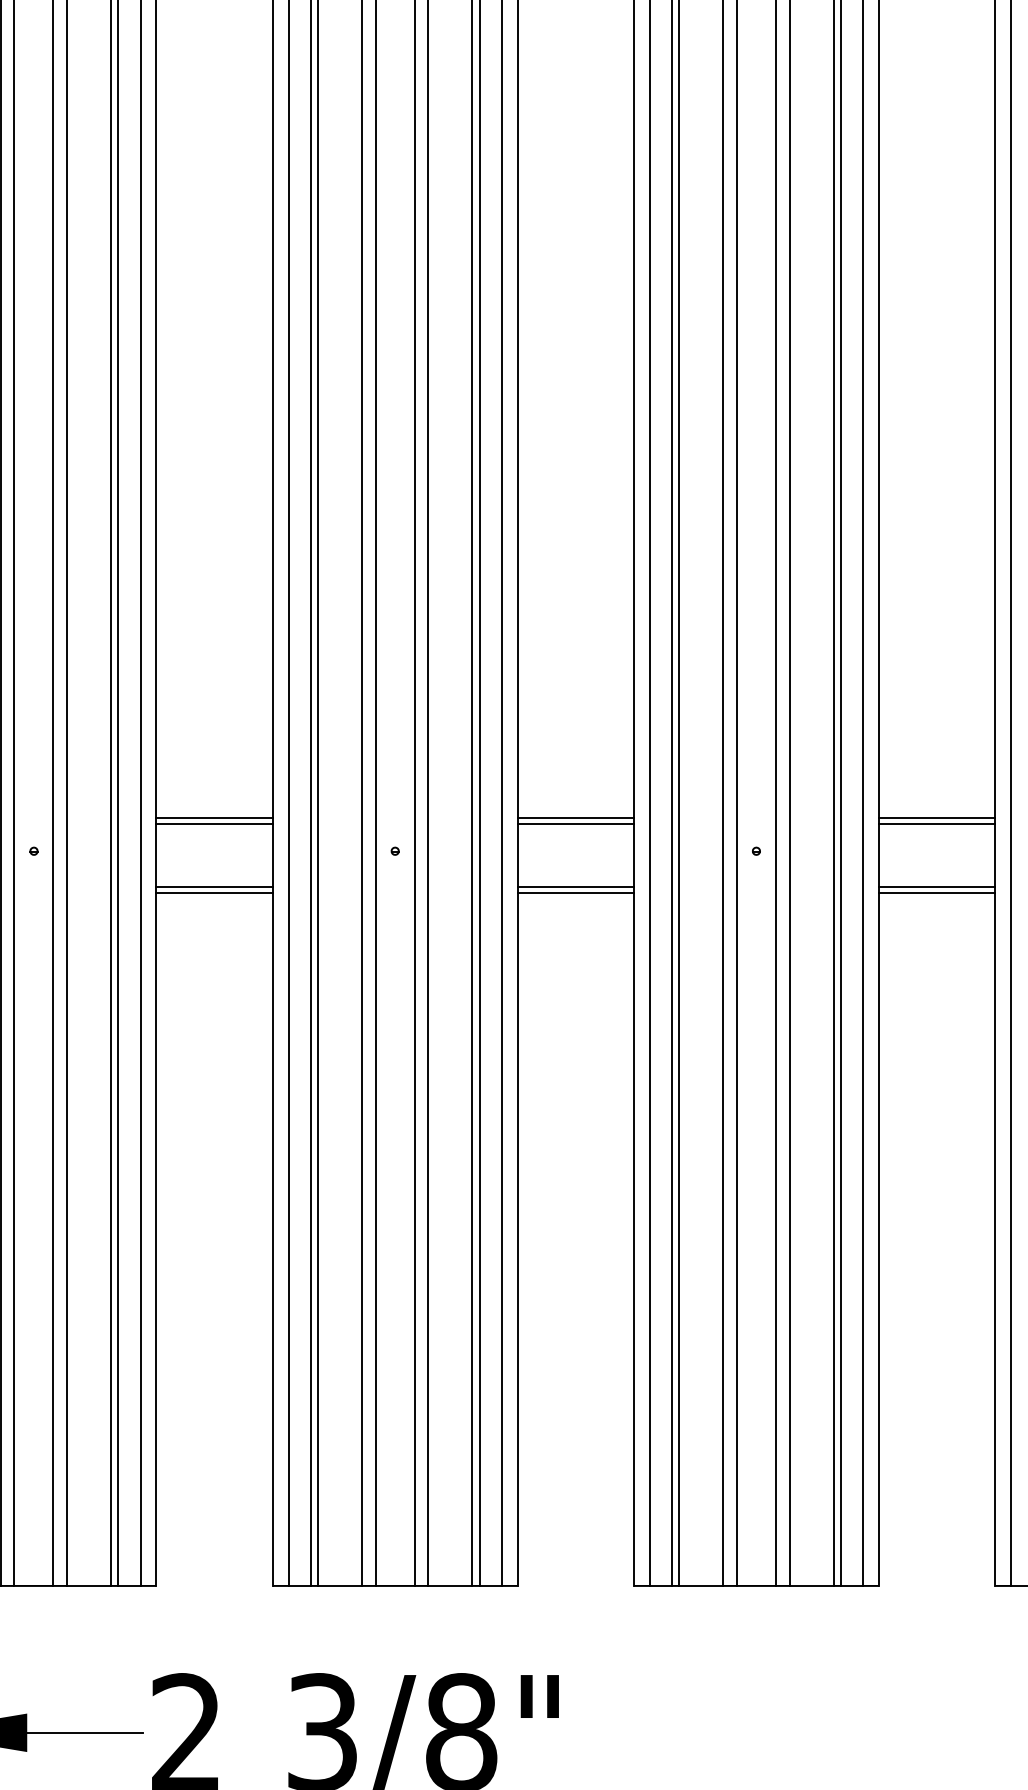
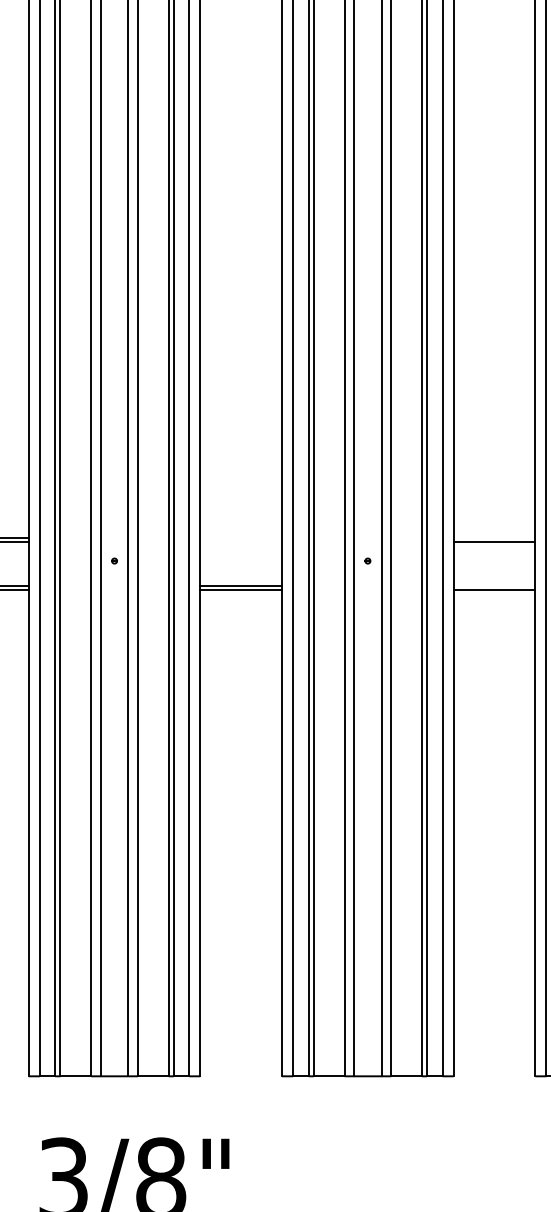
line: (575, 818) -> (241, 538), removed
line: (936, 818) -> (494, 538), removed
line: (575, 824) -> (241, 542), removed
line: (936, 886) -> (494, 585), removed

